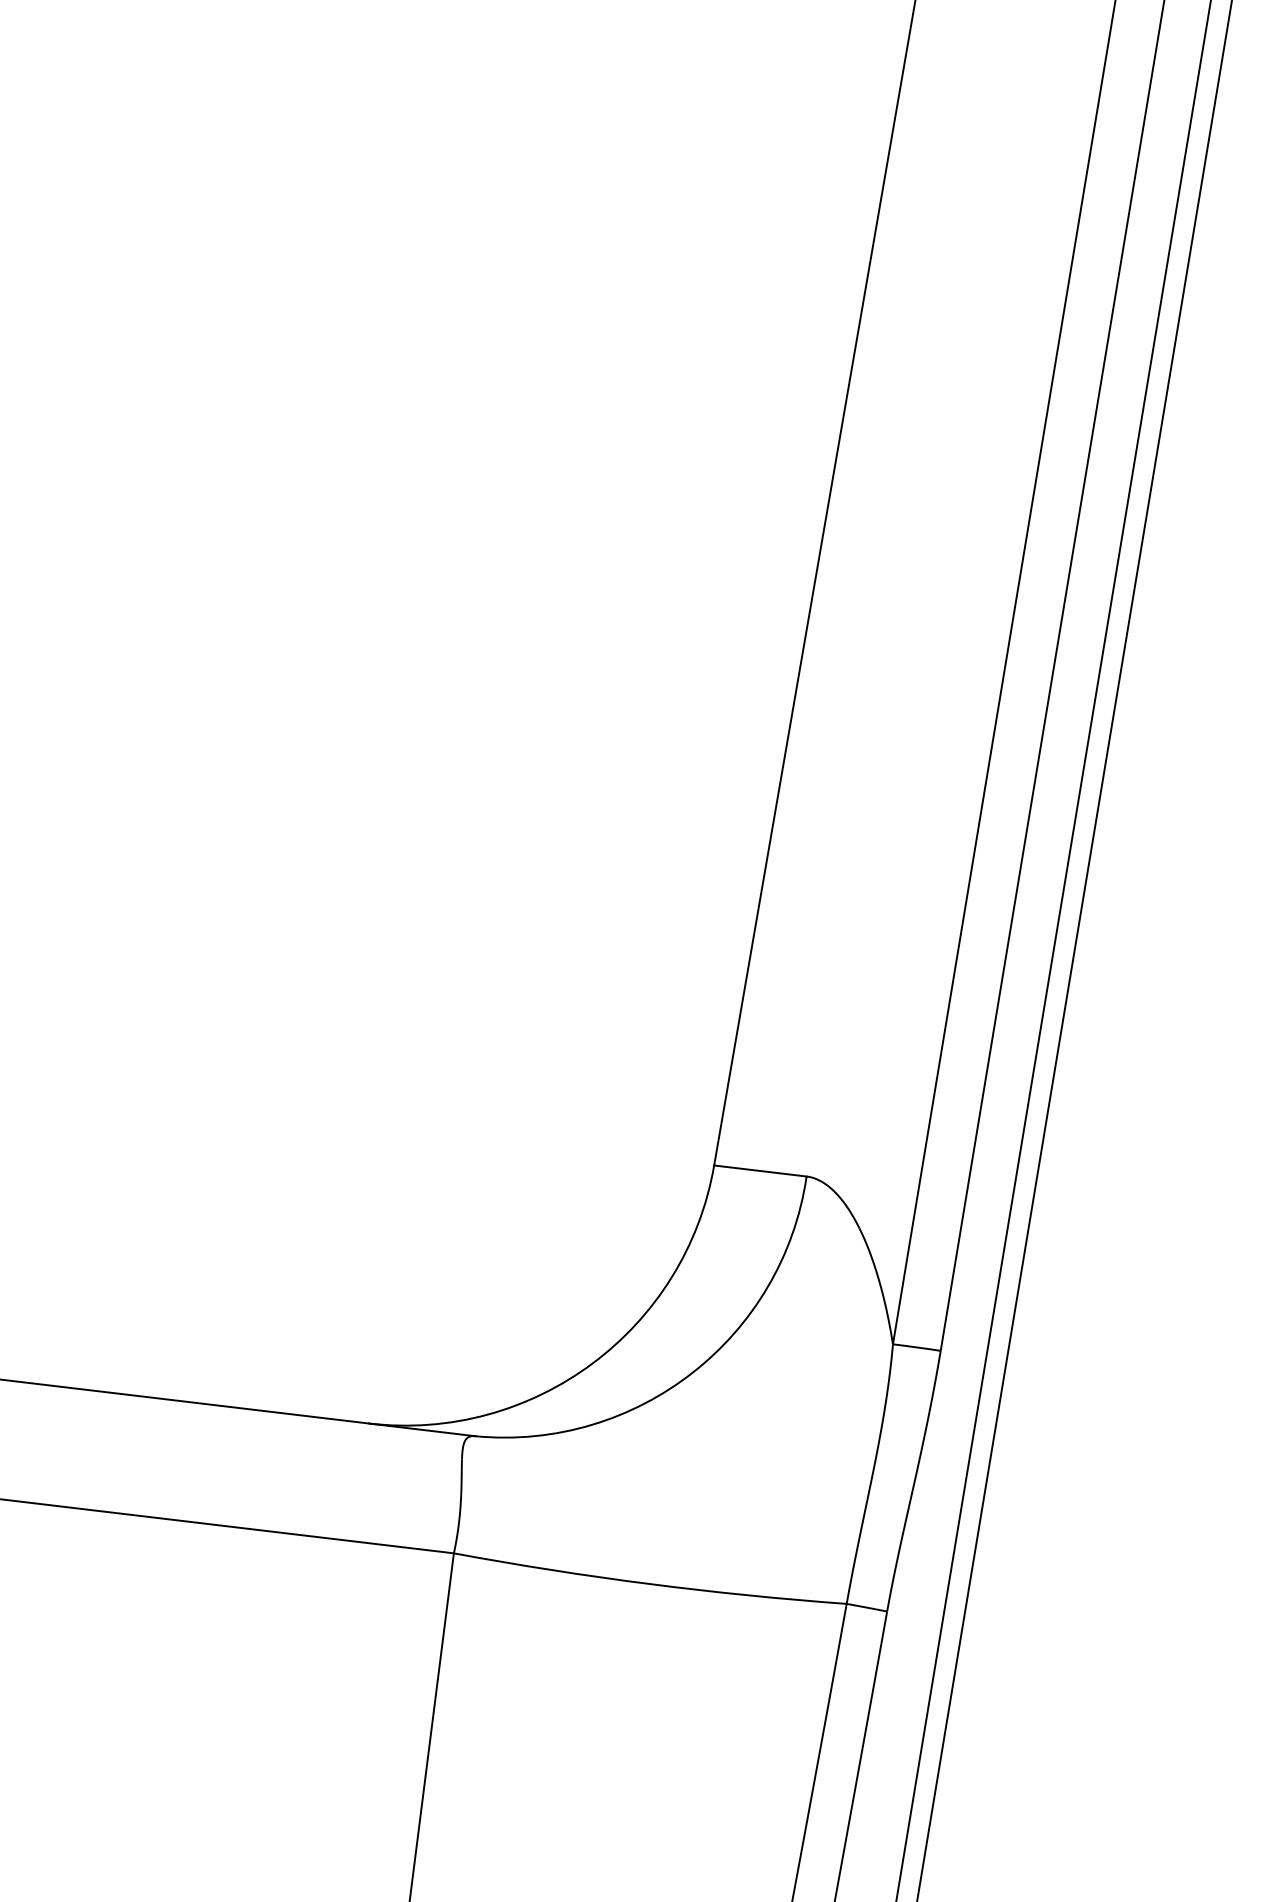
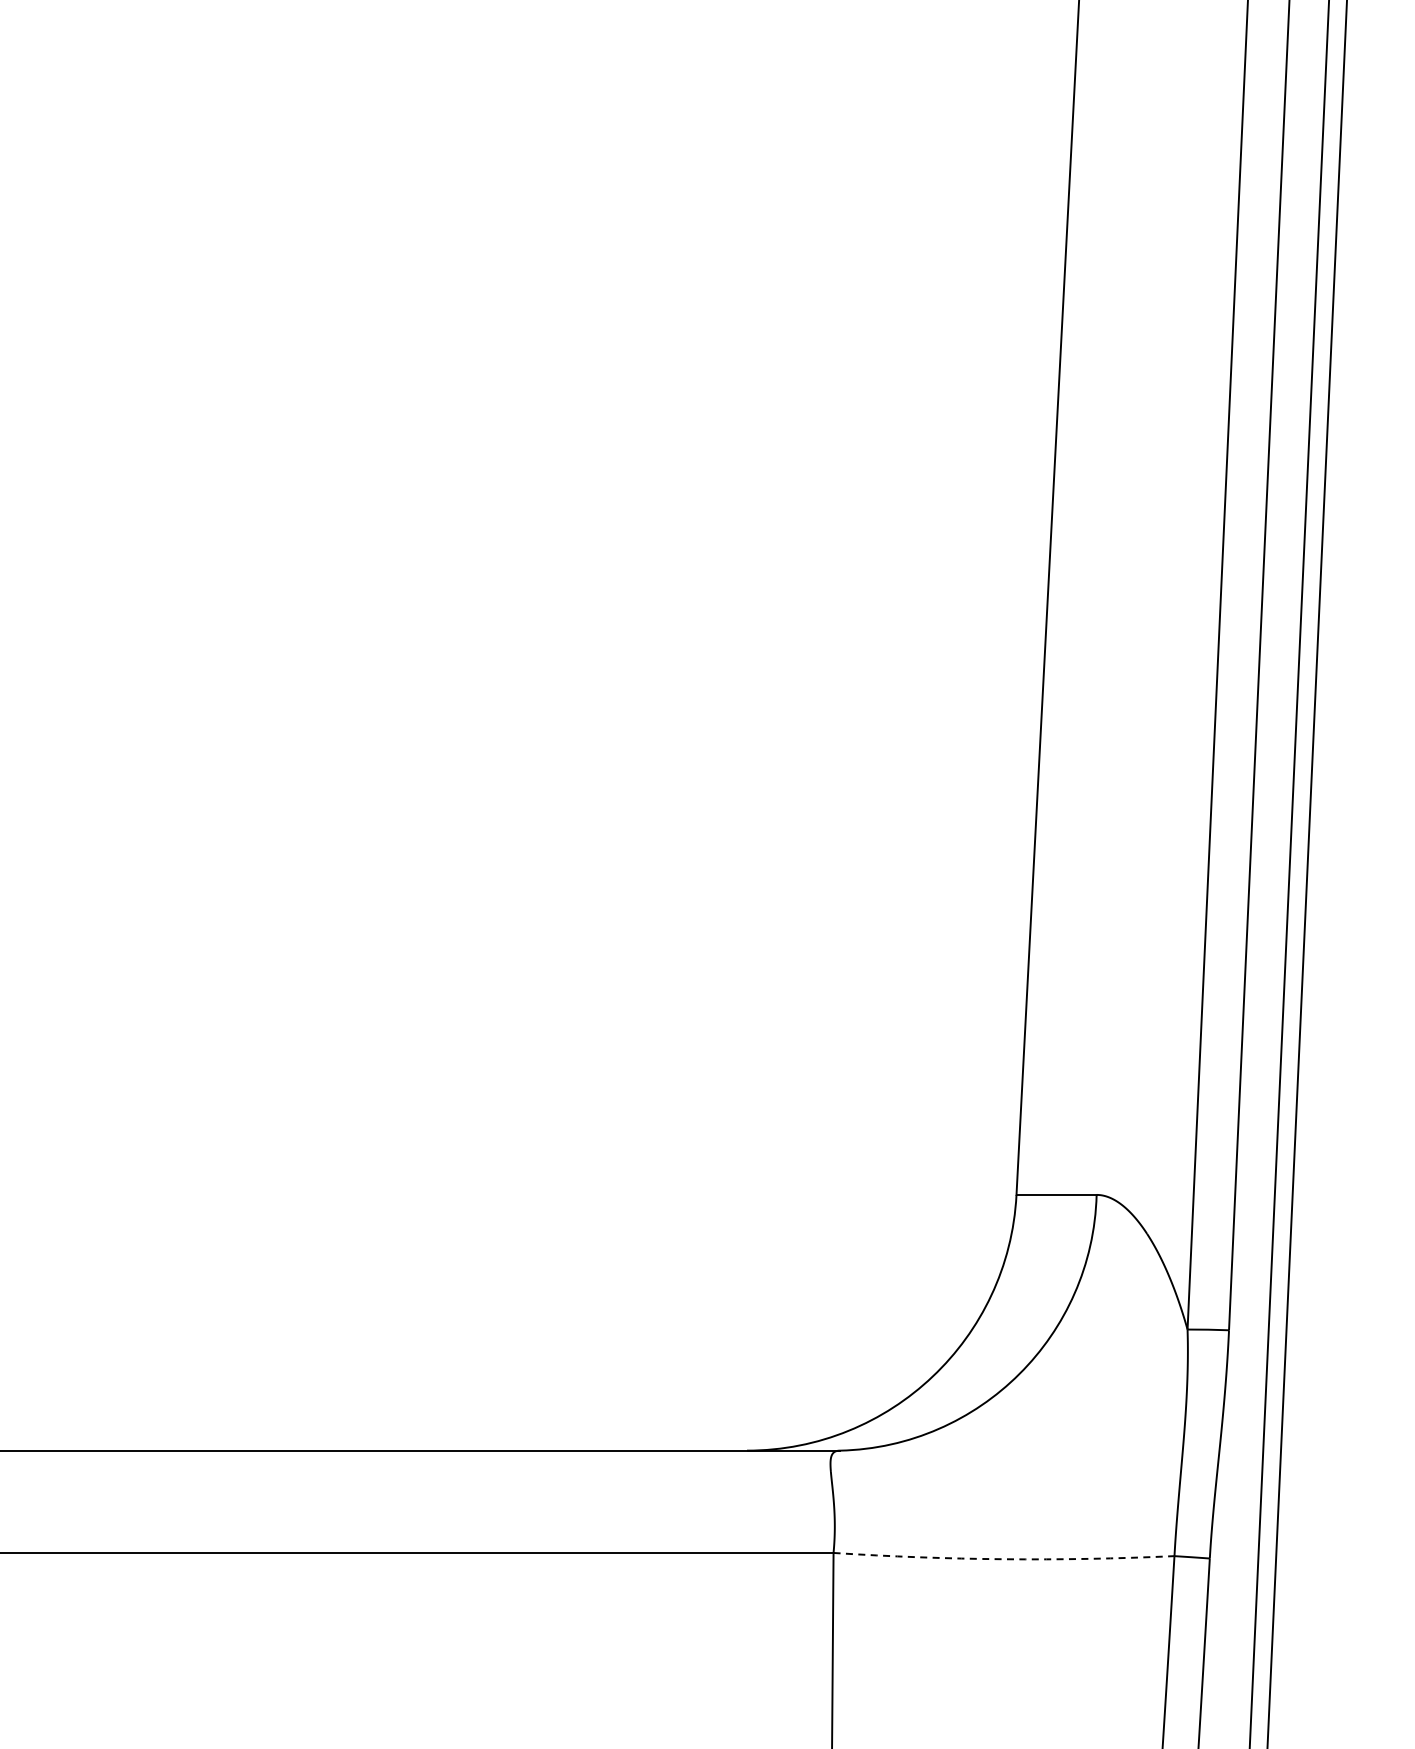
arc: (649, 1584) -> (1003, 1559), solid -> dashed

